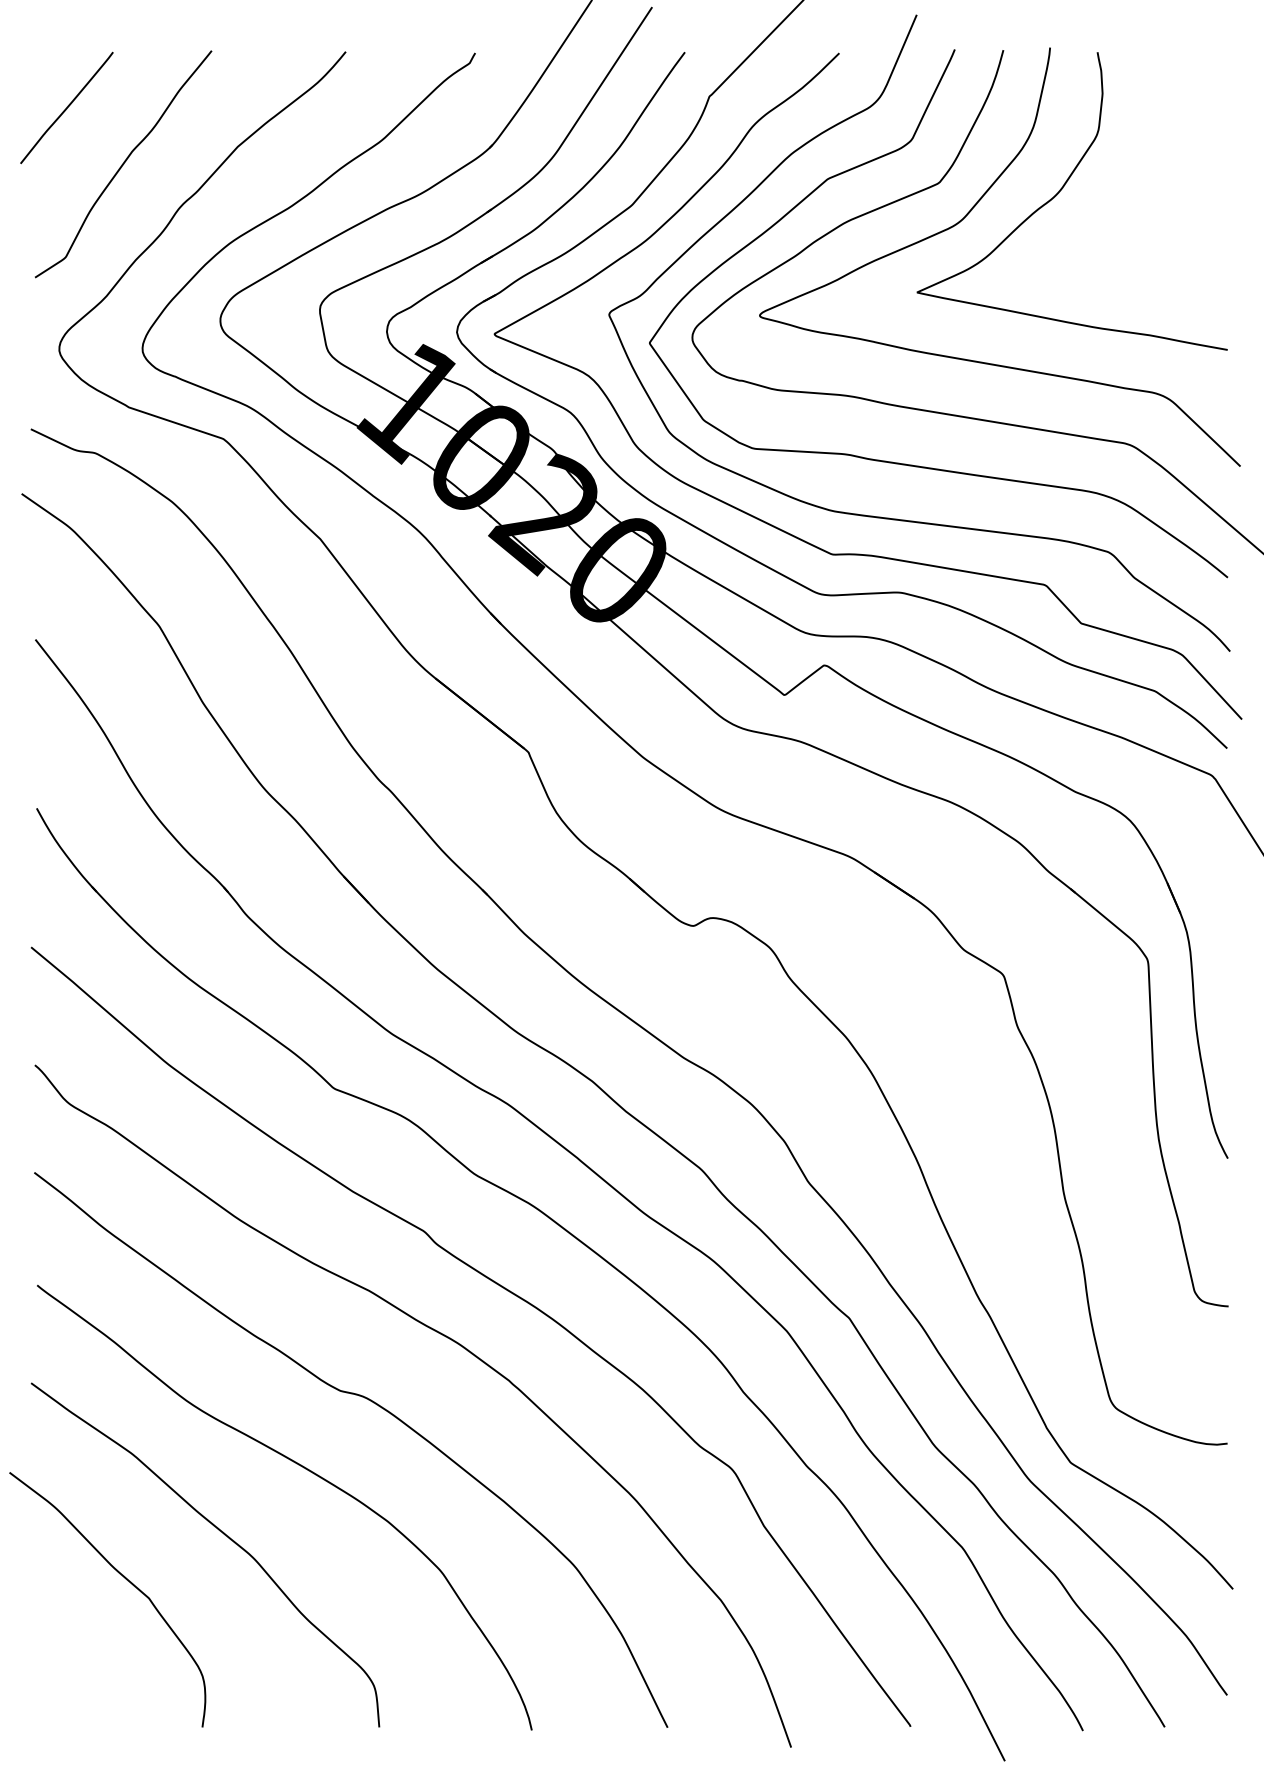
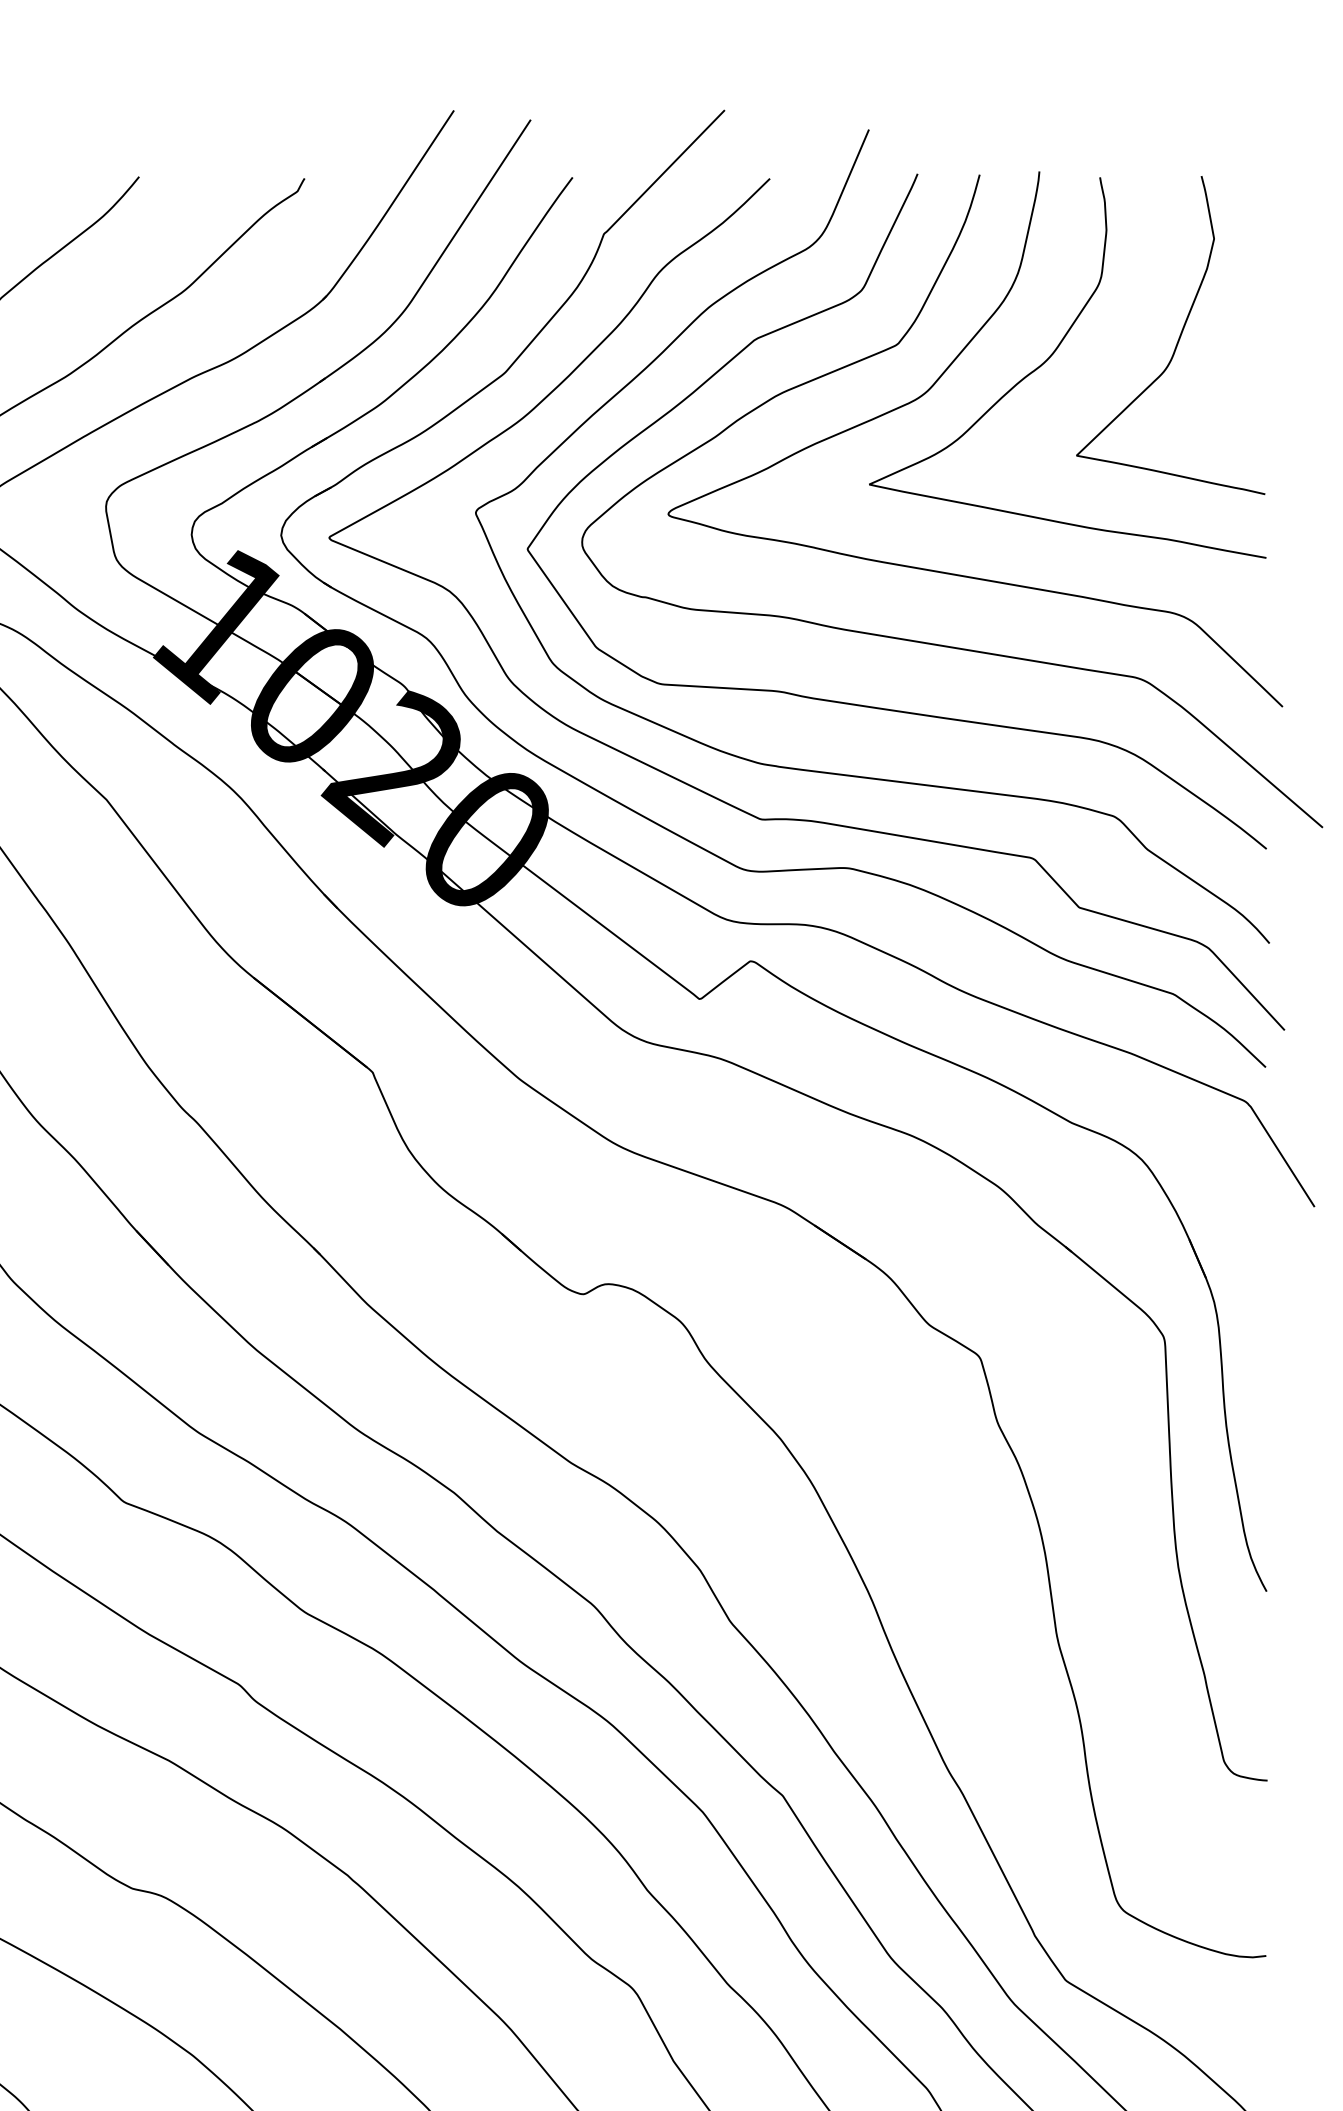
curve: (1158, 178) -> (1177, 338), added

